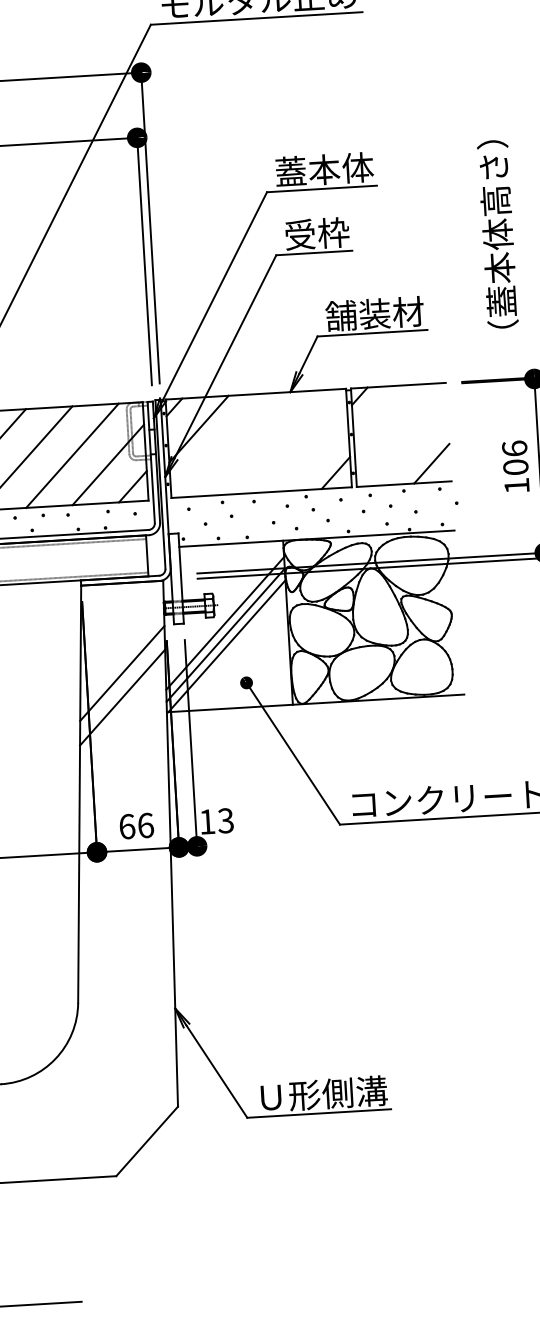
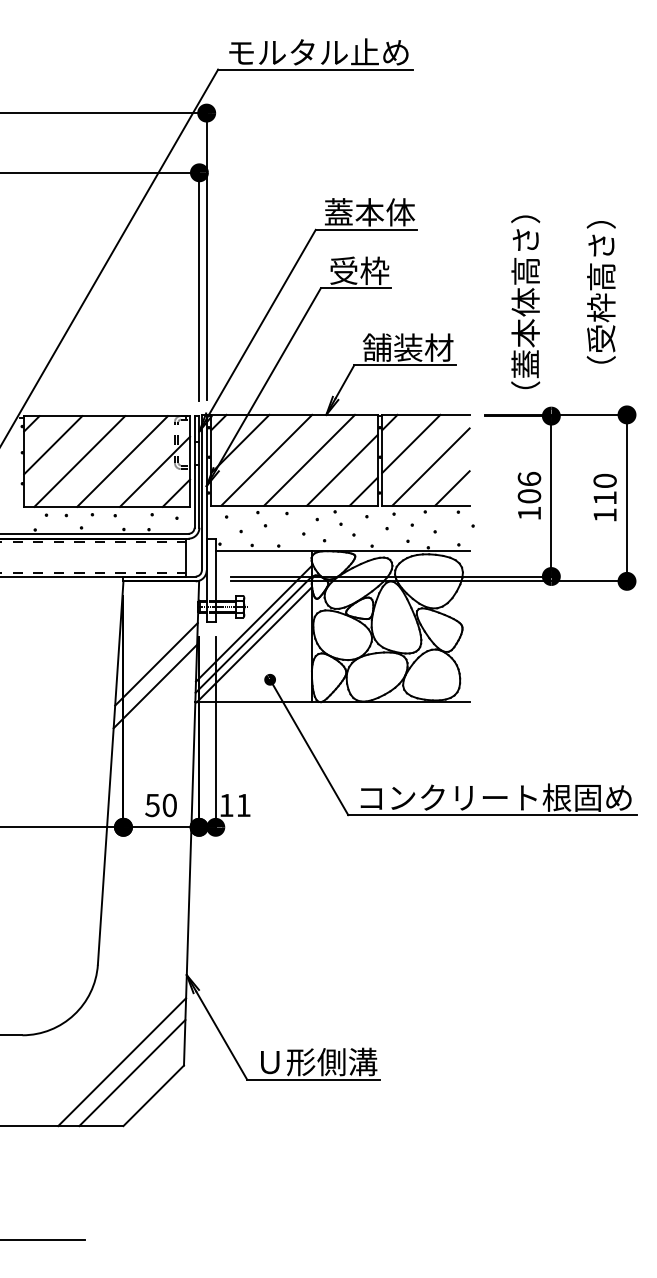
text: (497, 234) -> (525, 302), moved
line: (384, 417) -> (411, 443), added
line: (275, 441) -> (309, 459), added
line: (406, 441) -> (430, 466), added
line: (228, 444) -> (266, 459), added
line: (311, 451) -> (342, 470), added
text: (225, 820) -> (243, 805), 13 -> 11
text: (136, 826) -> (161, 805), 66 -> 50
line: (111, 1107) -> (122, 1062), added
line: (122, 1118) -> (132, 1073), added

